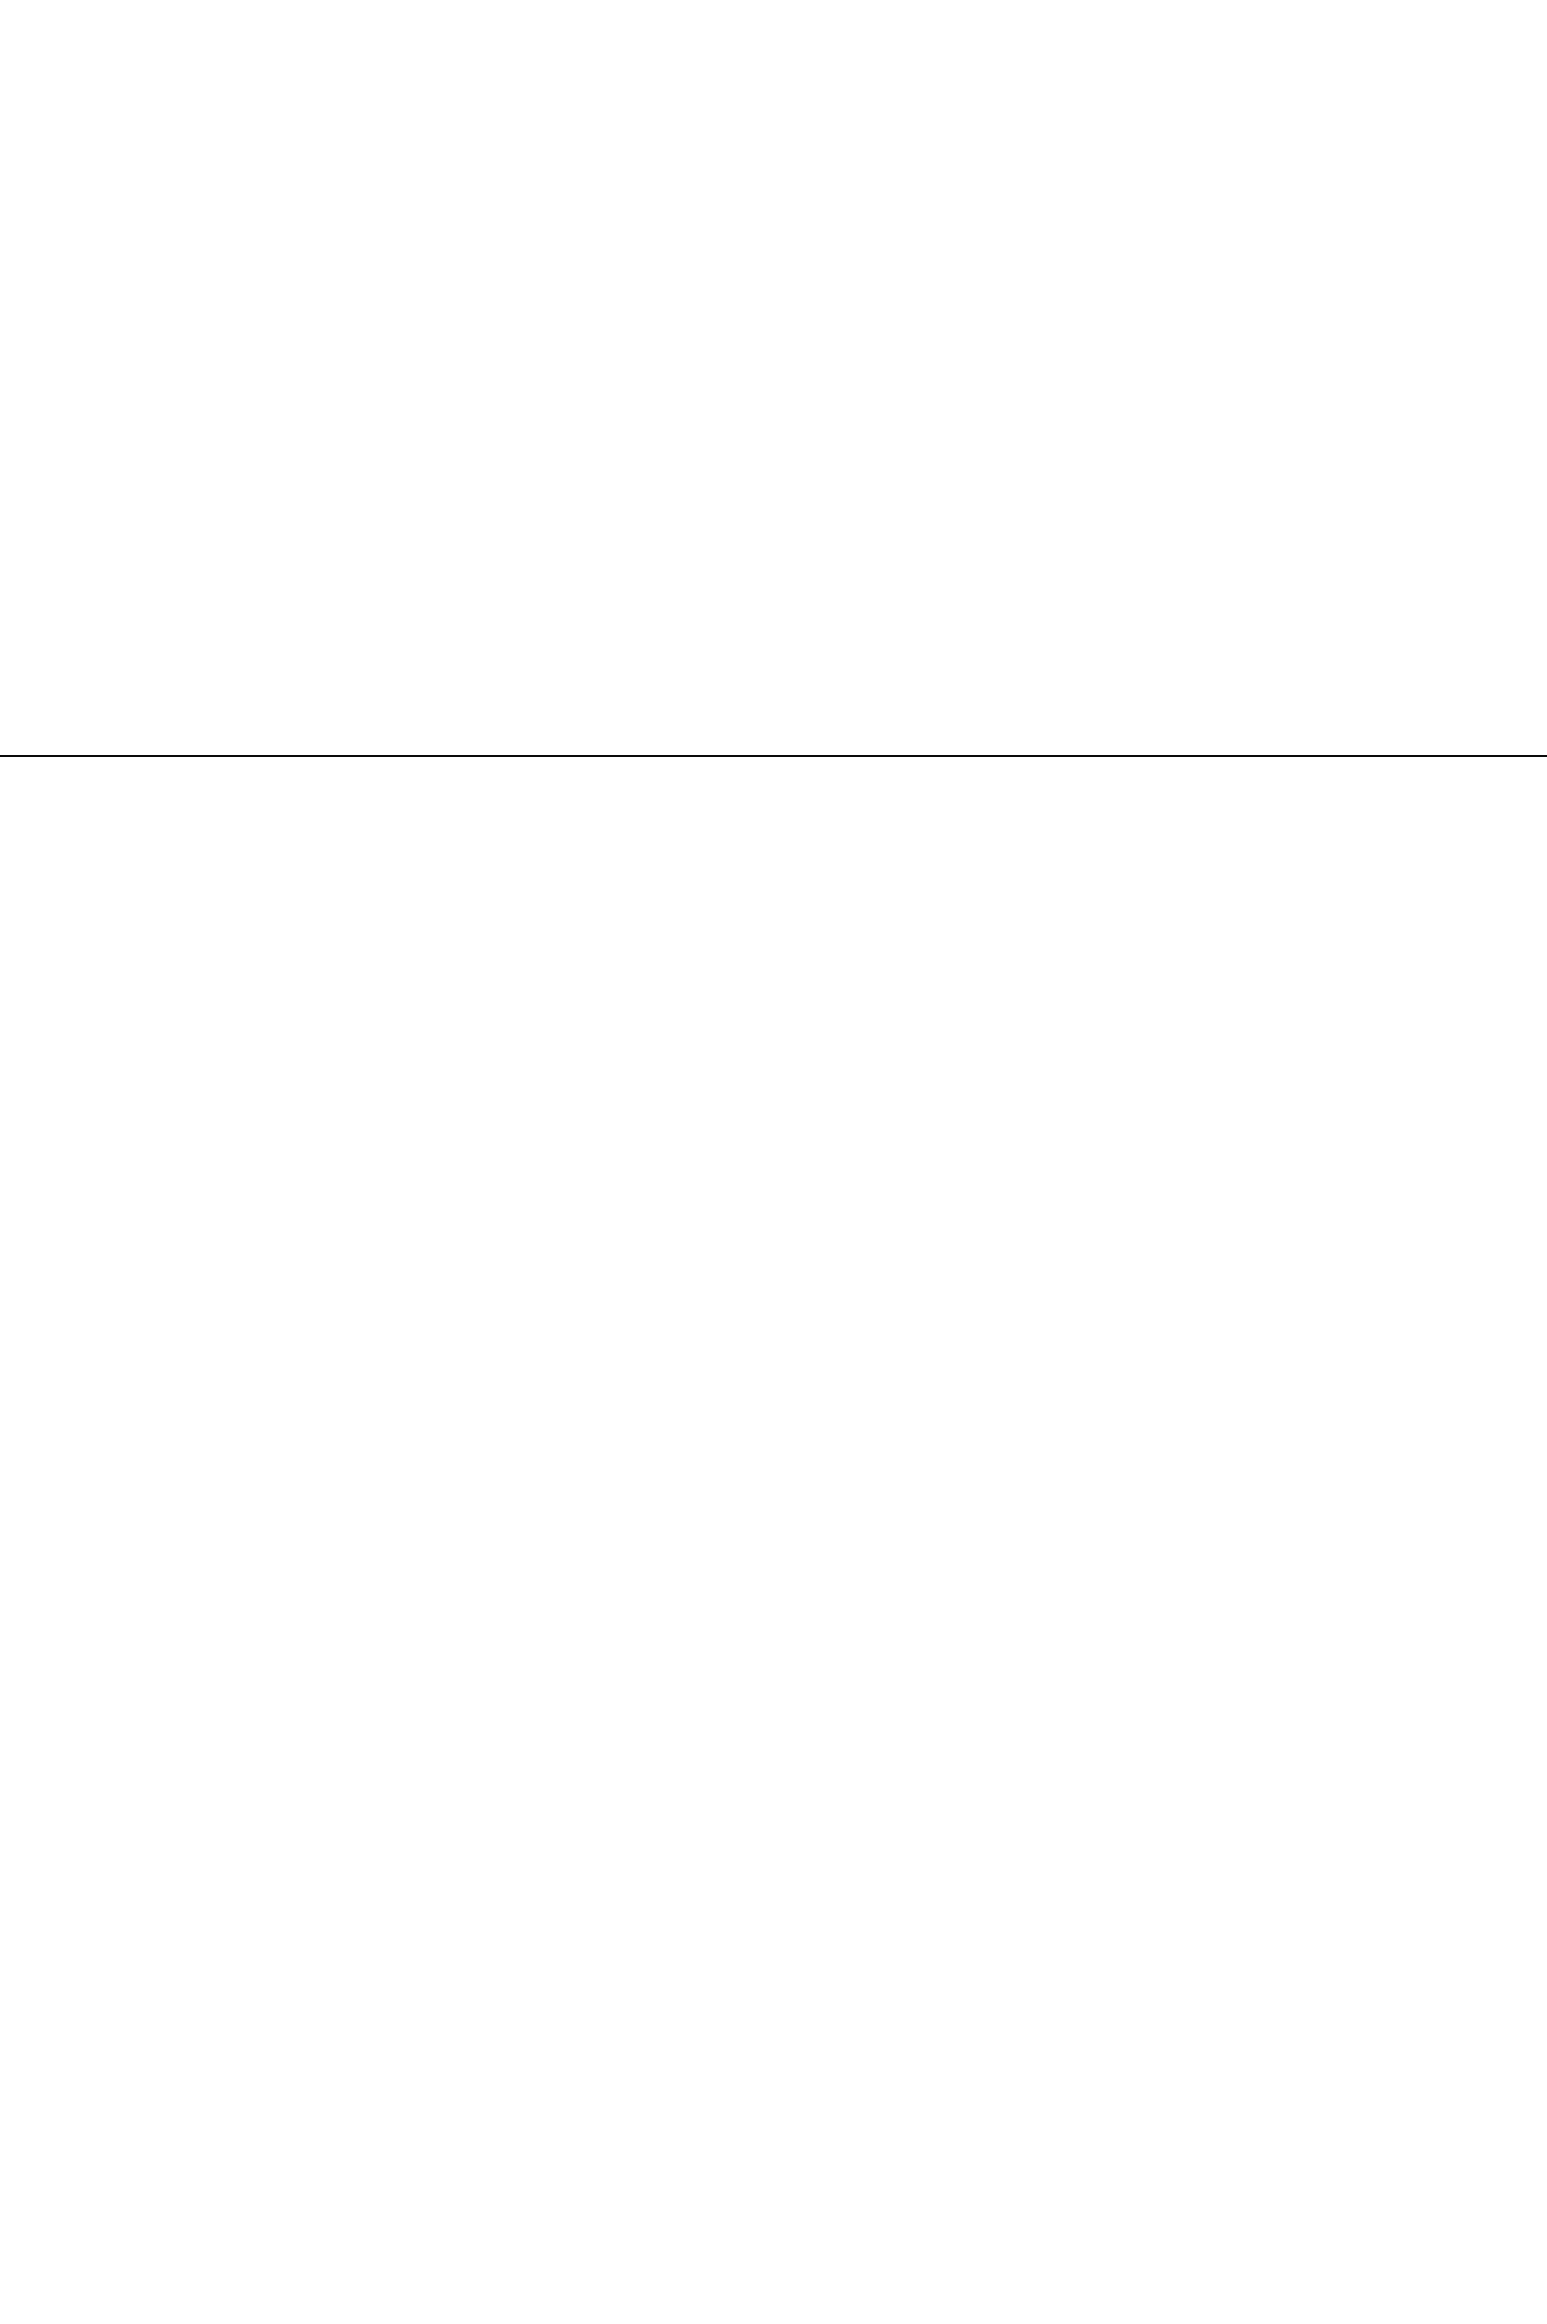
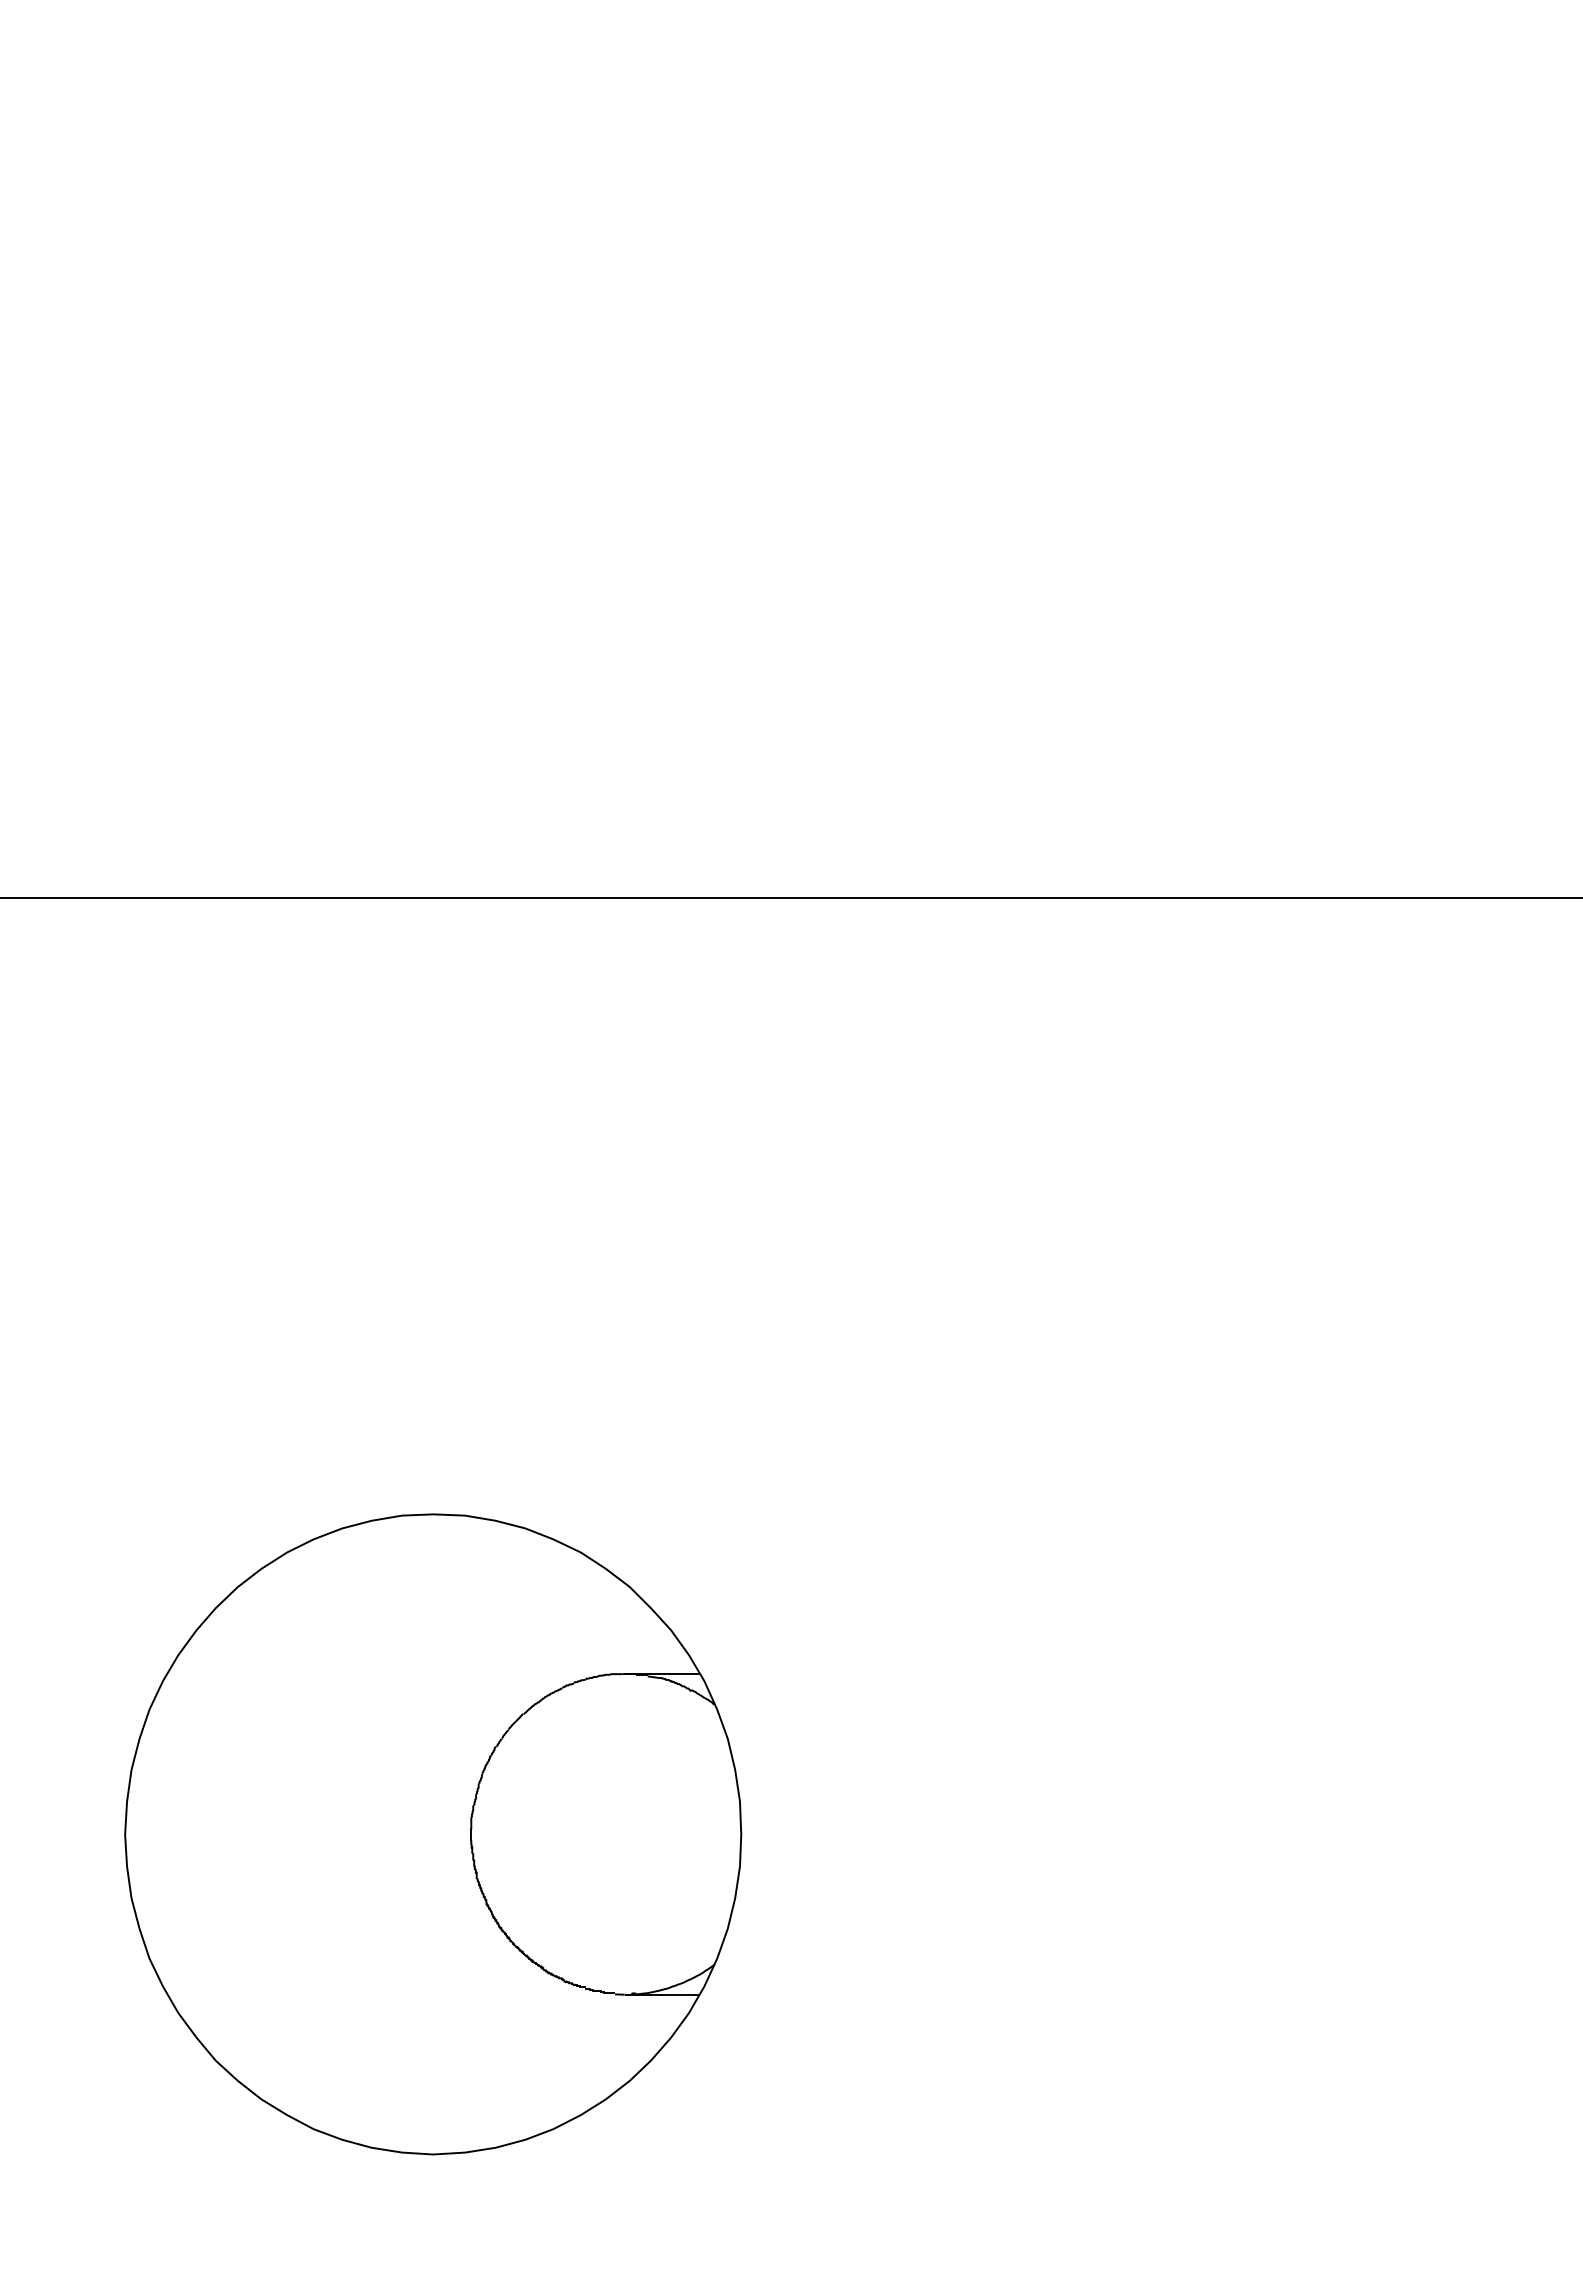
part: (520, 1776) -> (433, 1834), added

